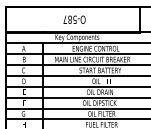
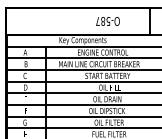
text: (74, 19) -> (107, 21), moved

